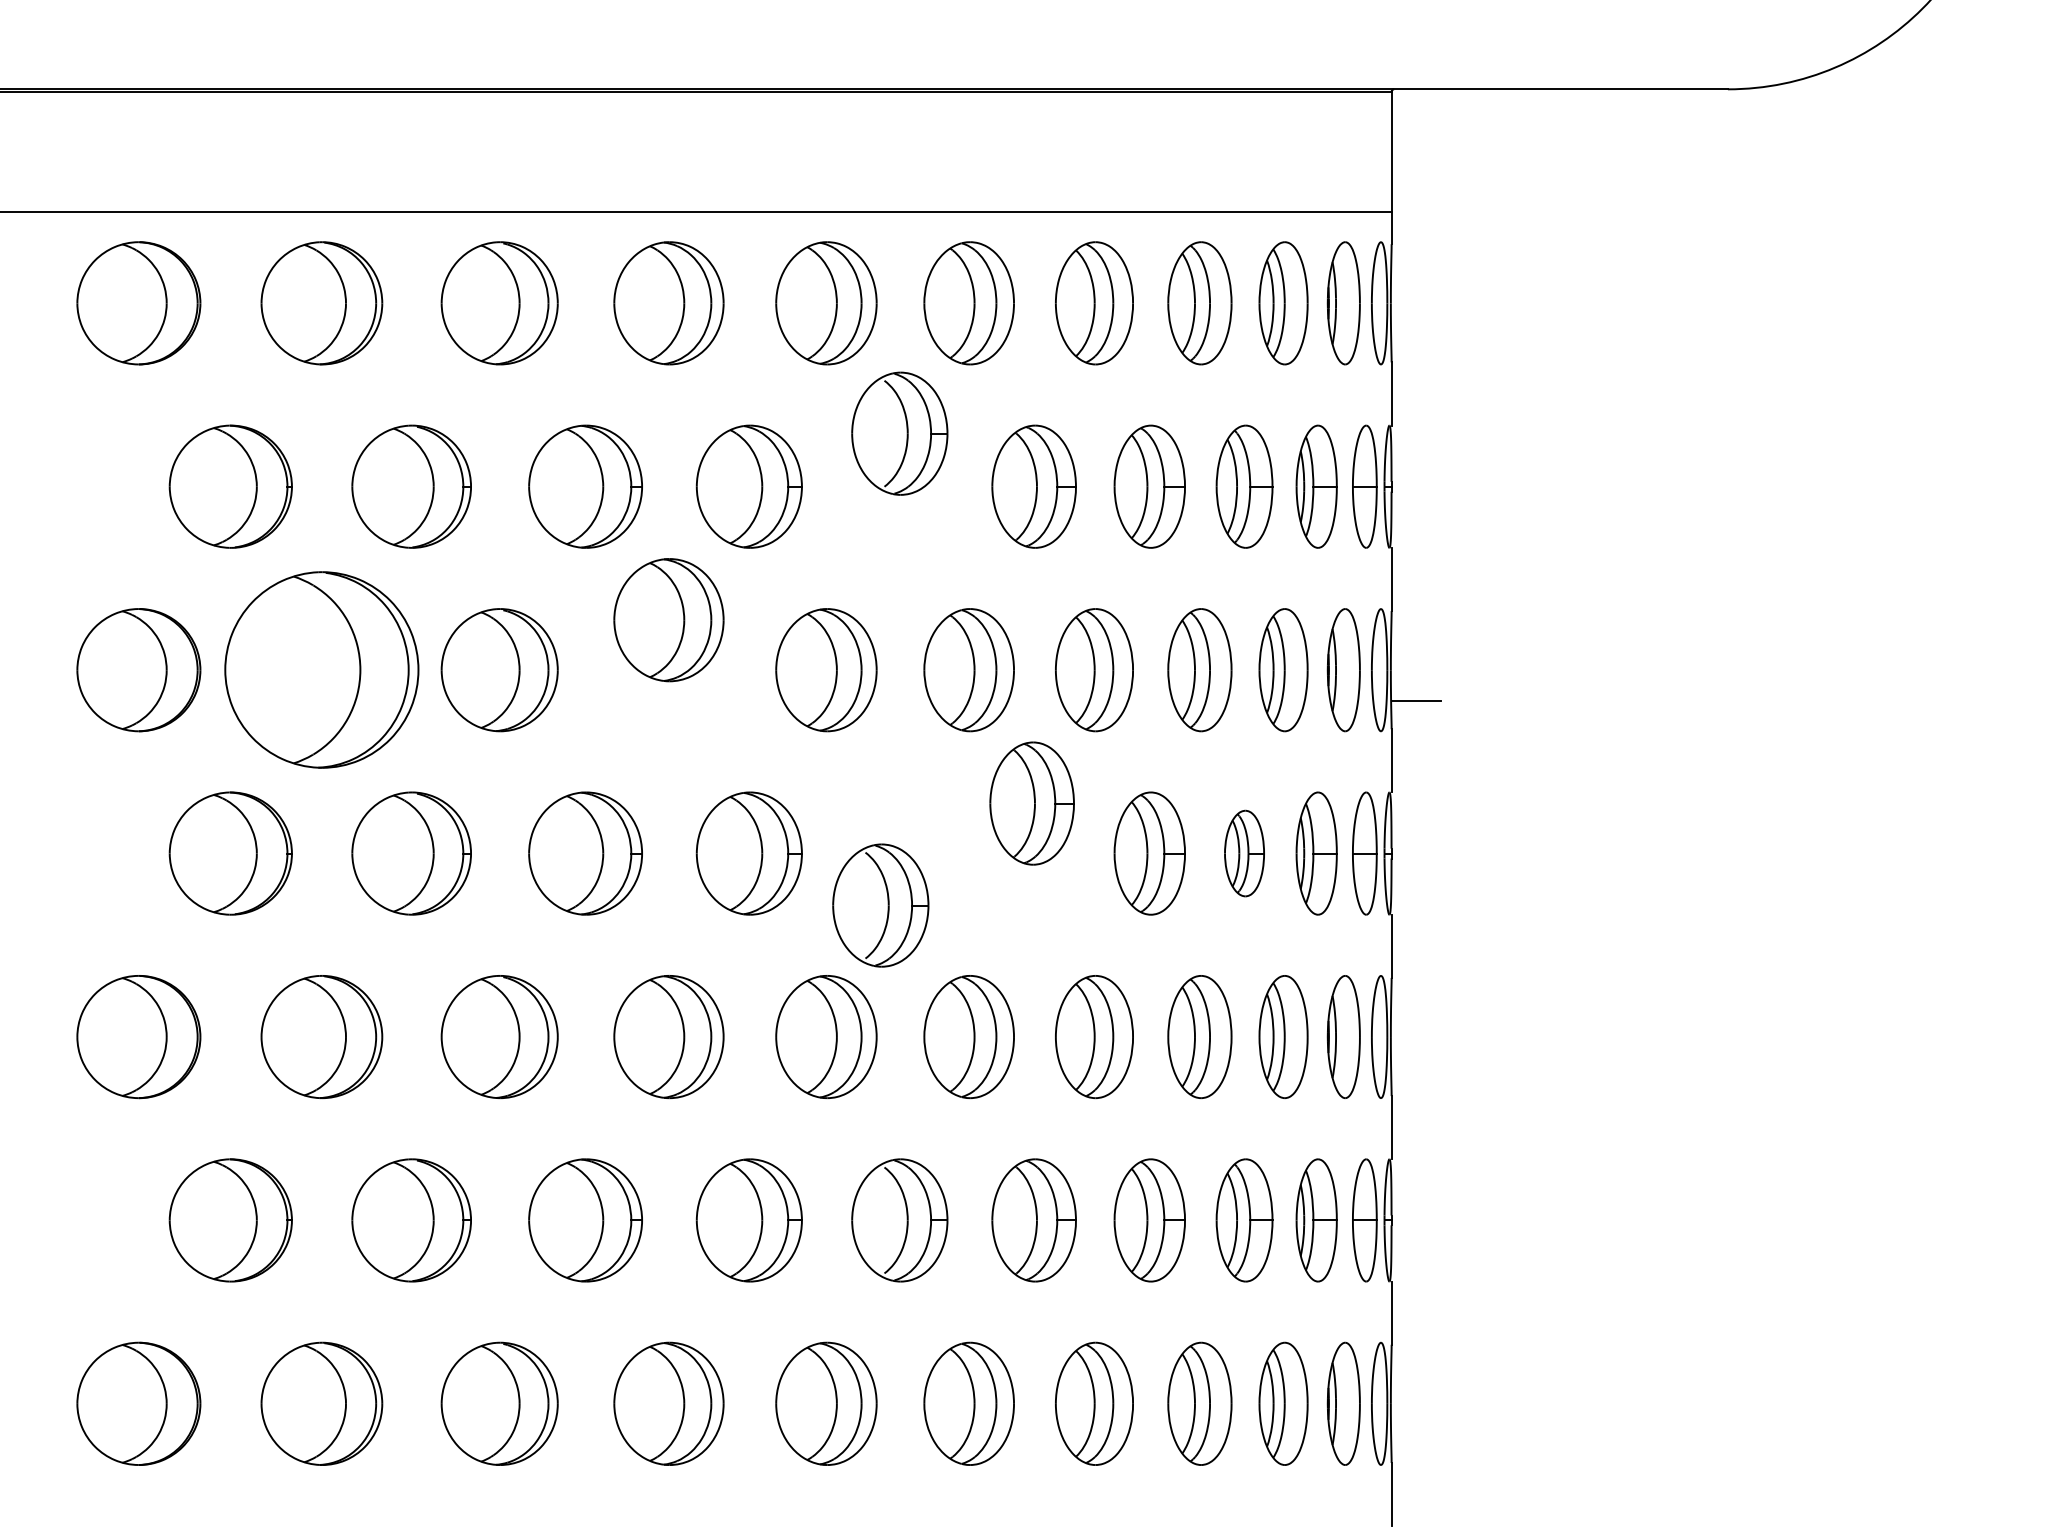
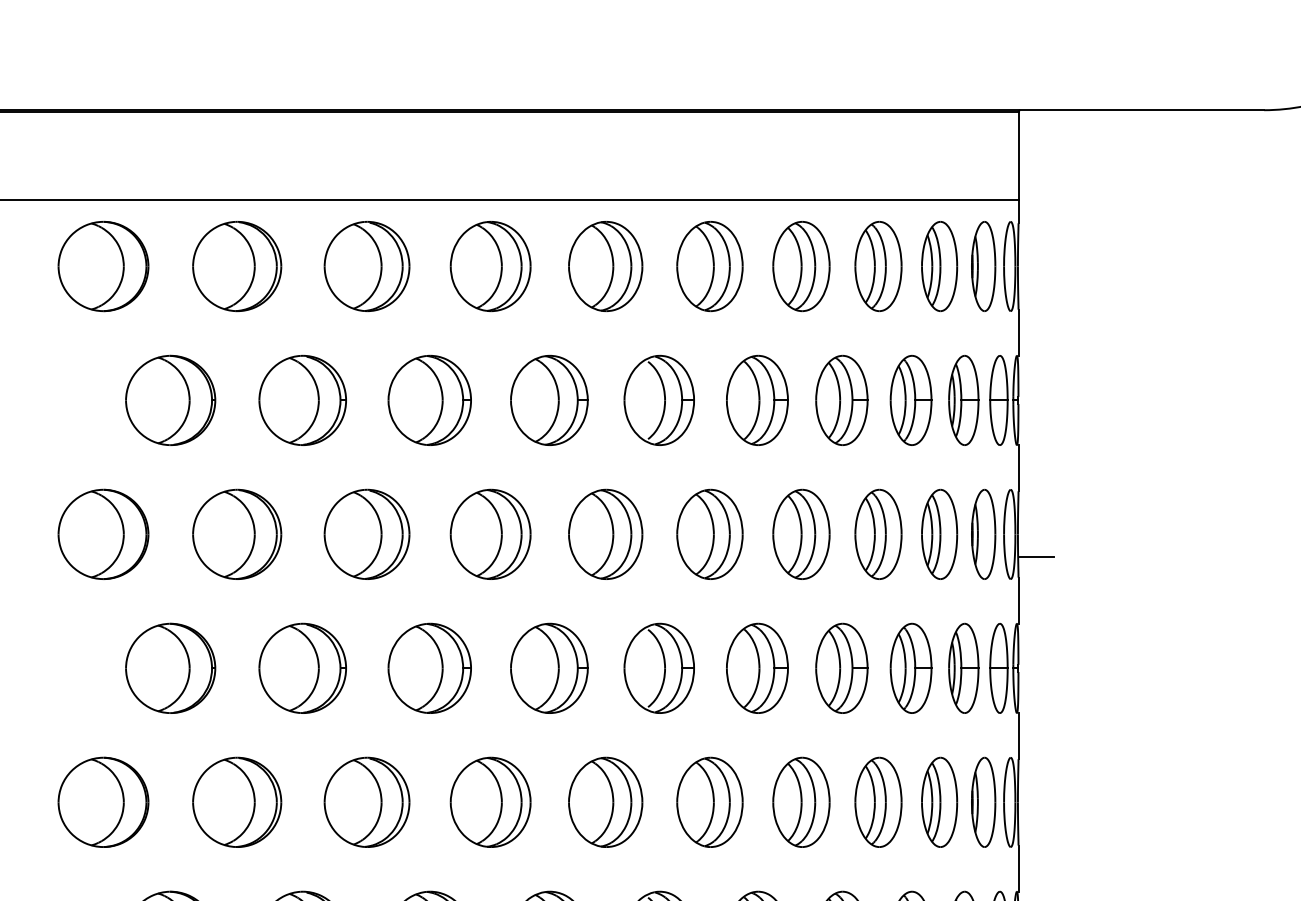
part: (899, 433) -> (659, 400), moved
part: (668, 620) -> (490, 534), moved
part: (321, 670) -> (236, 534), size x0.62
part: (1031, 803) -> (756, 668), moved
part: (1244, 853) -> (911, 668), size x1.43
part: (880, 905) -> (659, 668), moved

